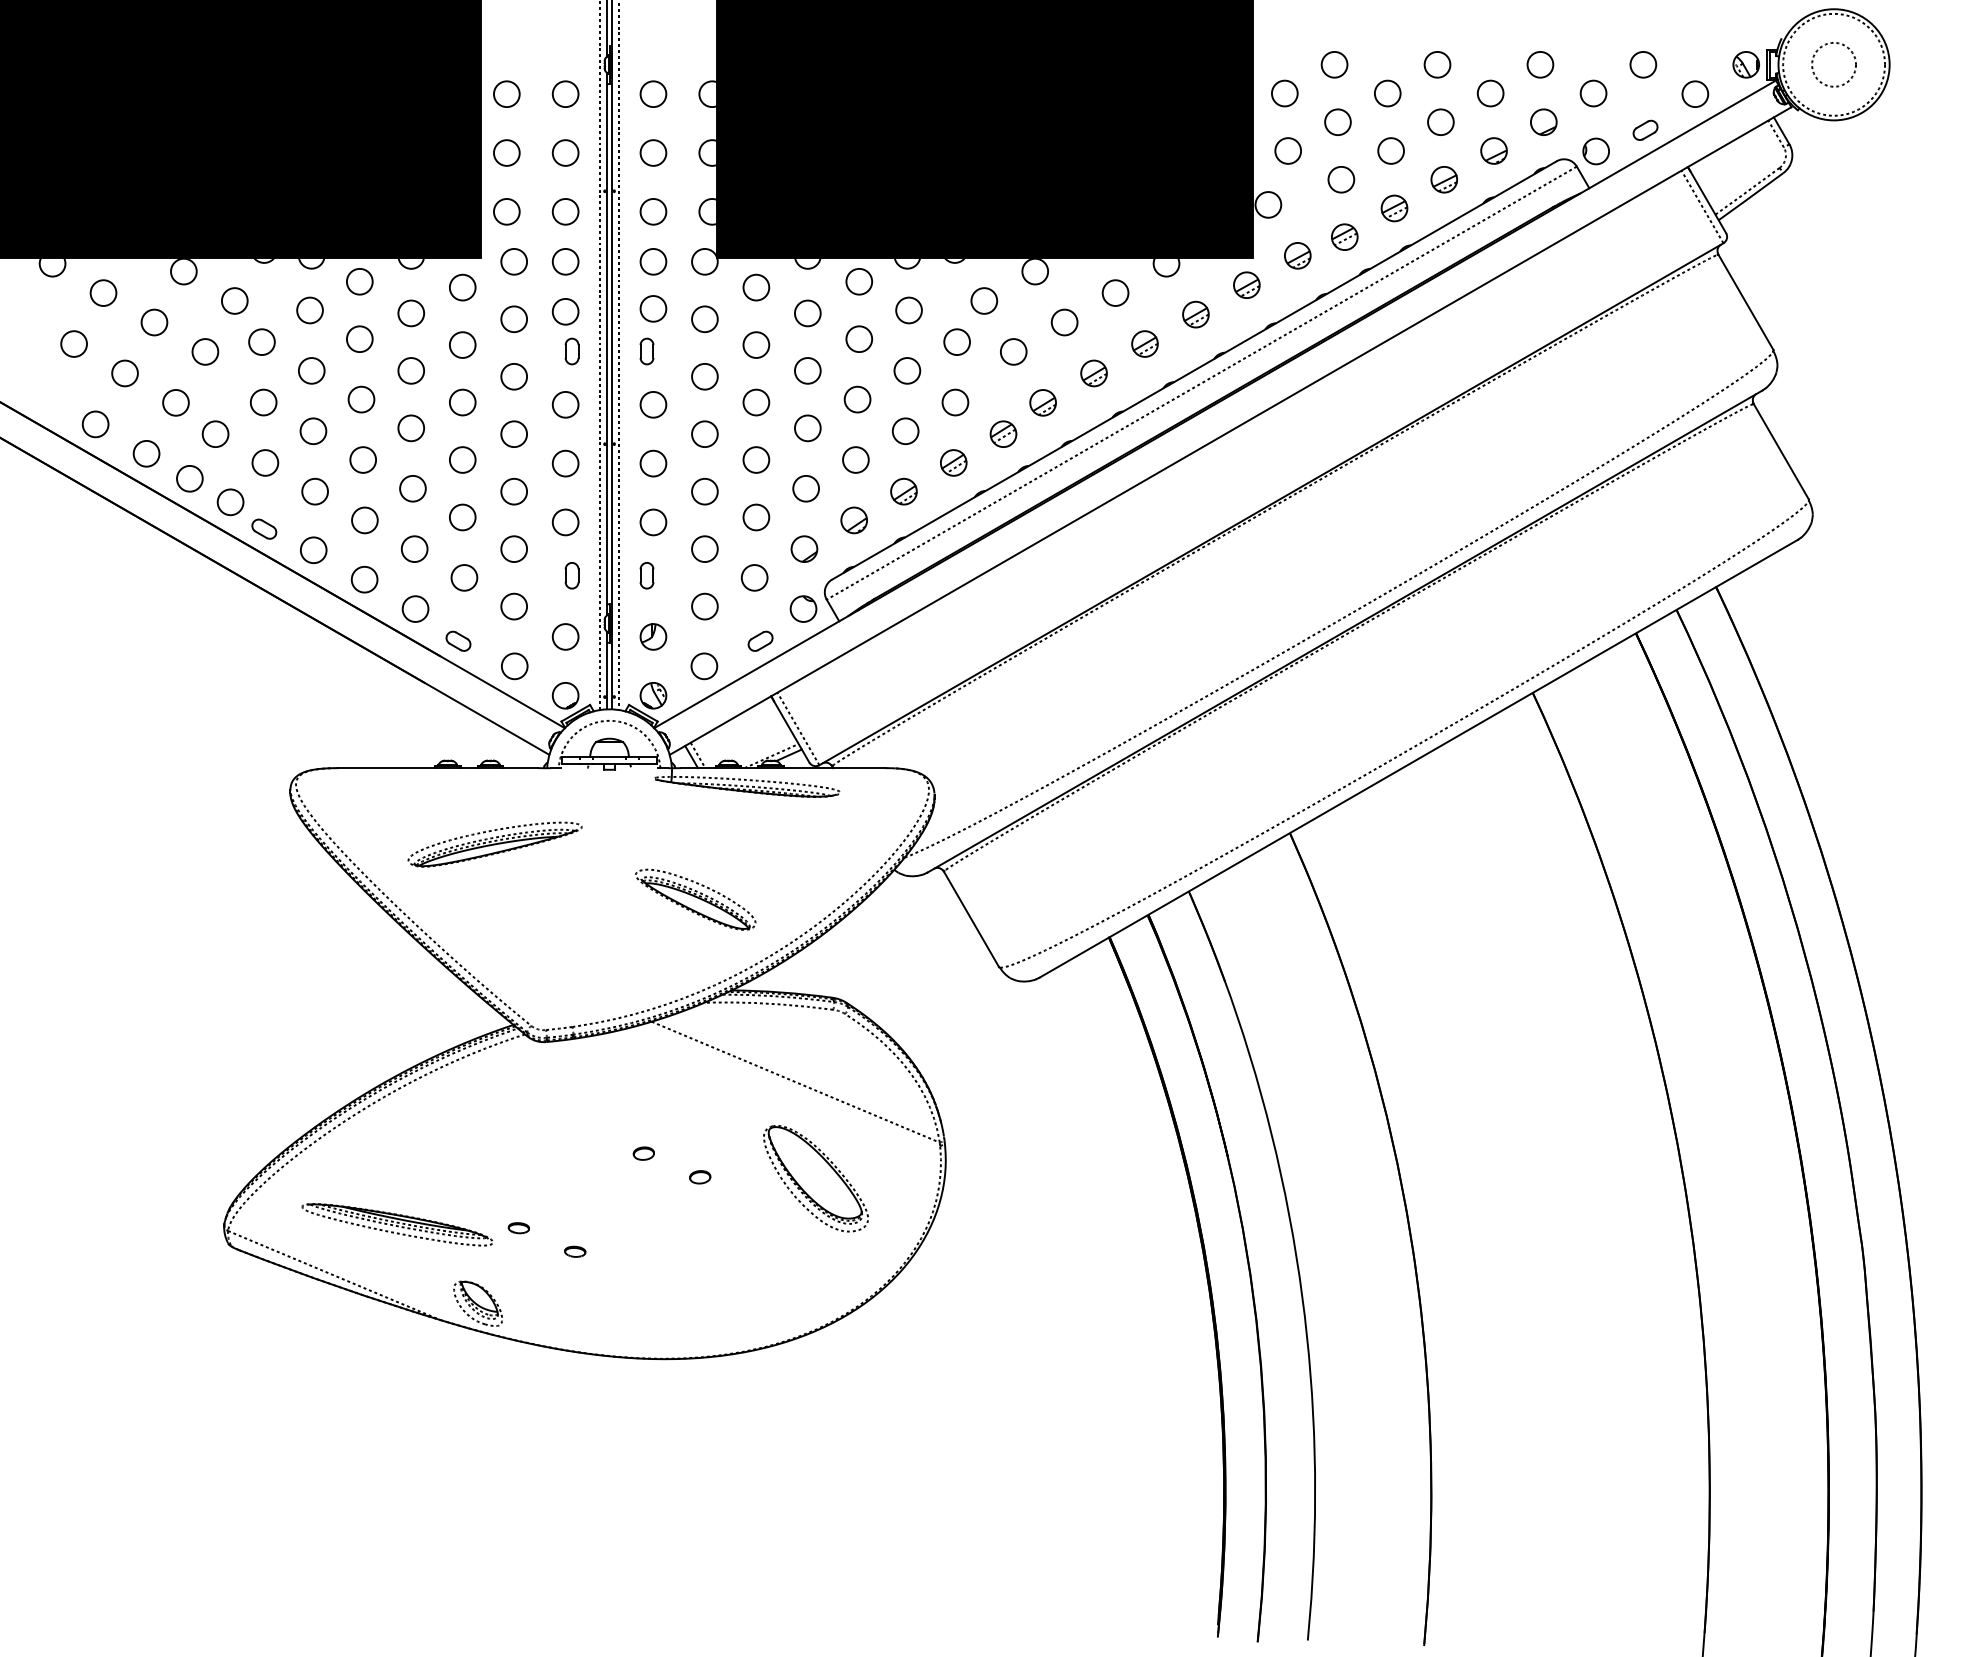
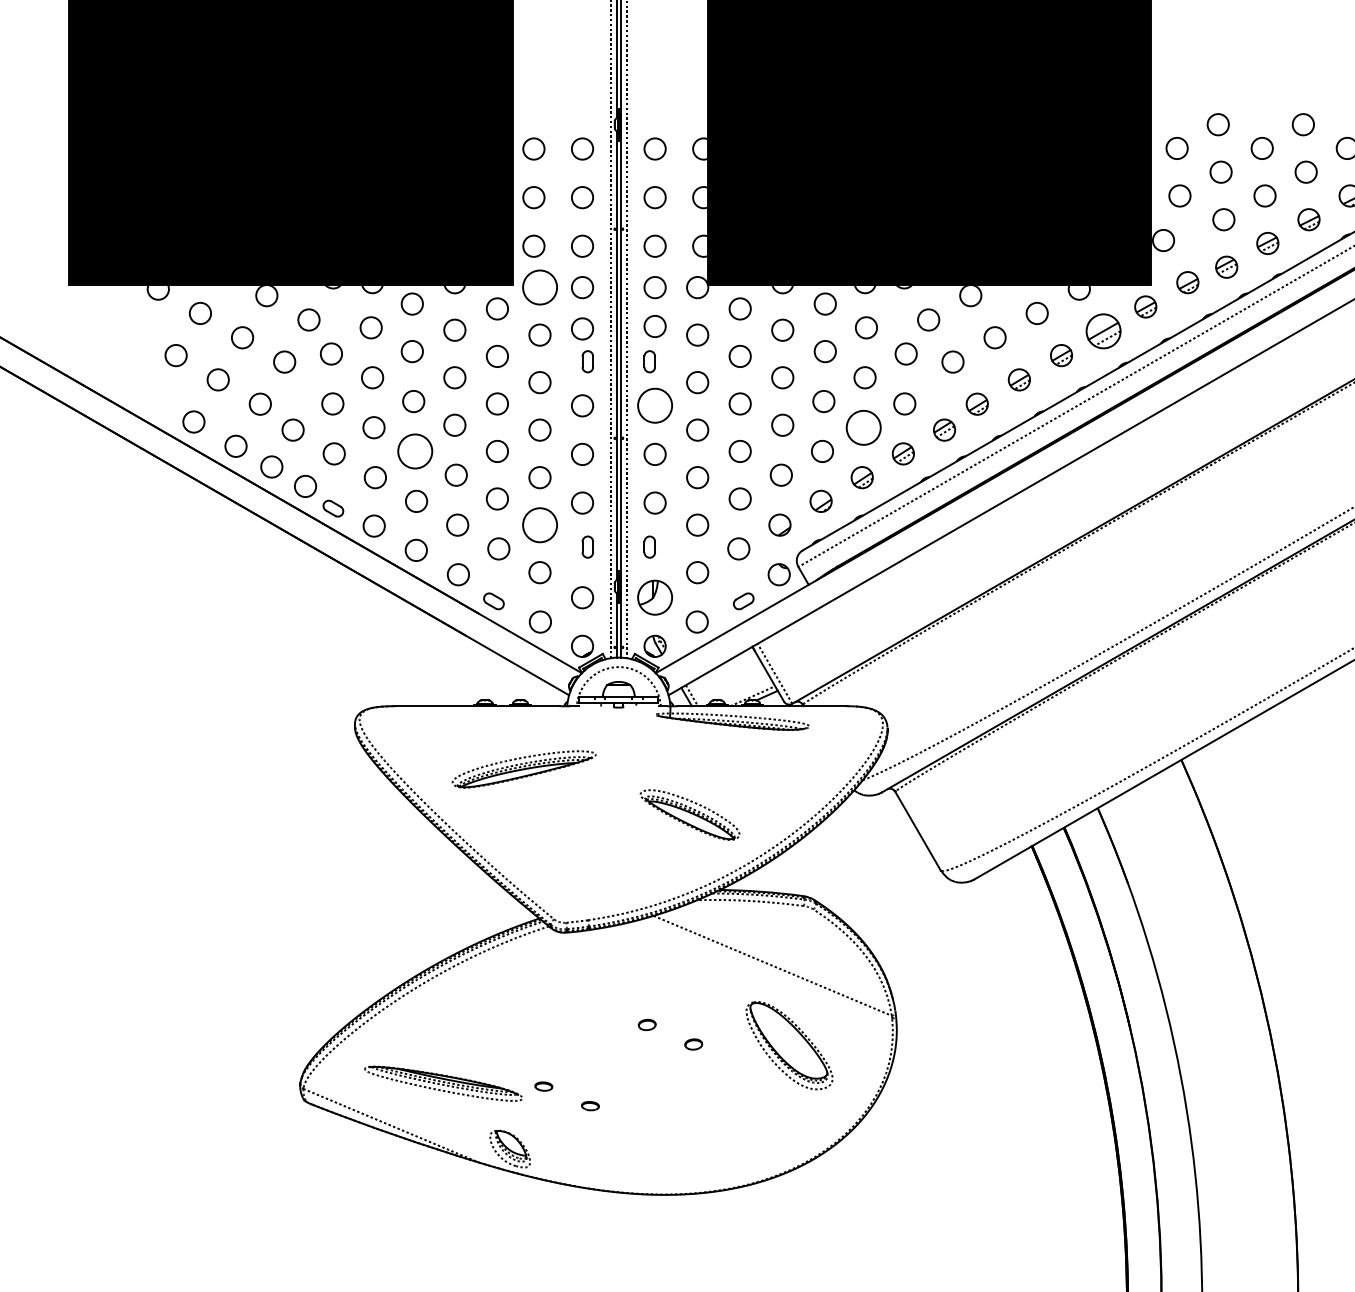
circle: (513, 261) -> (539, 287), size x1.6
part: (1195, 314) -> (1103, 331), size x1.6
circle: (653, 404) -> (655, 405), size x1.6
circle: (905, 430) -> (863, 427), size x1.6
circle: (362, 459) -> (414, 451), size x1.6
circle: (513, 548) -> (539, 524), size x1.6
part: (653, 636) -> (655, 597), size x1.6

